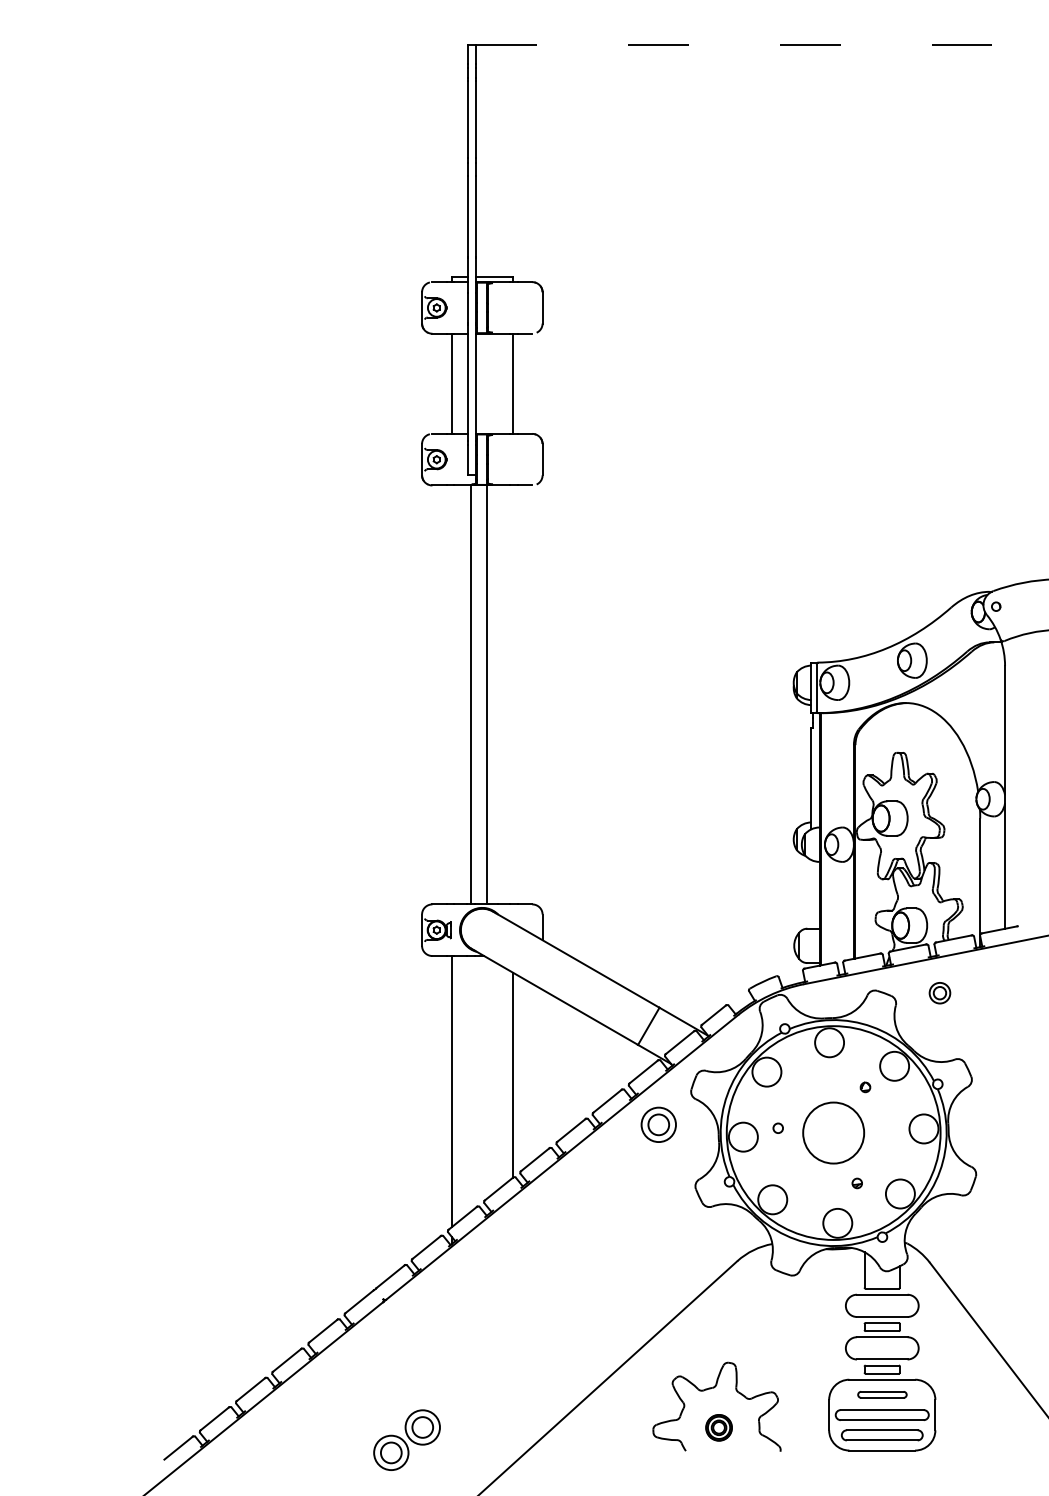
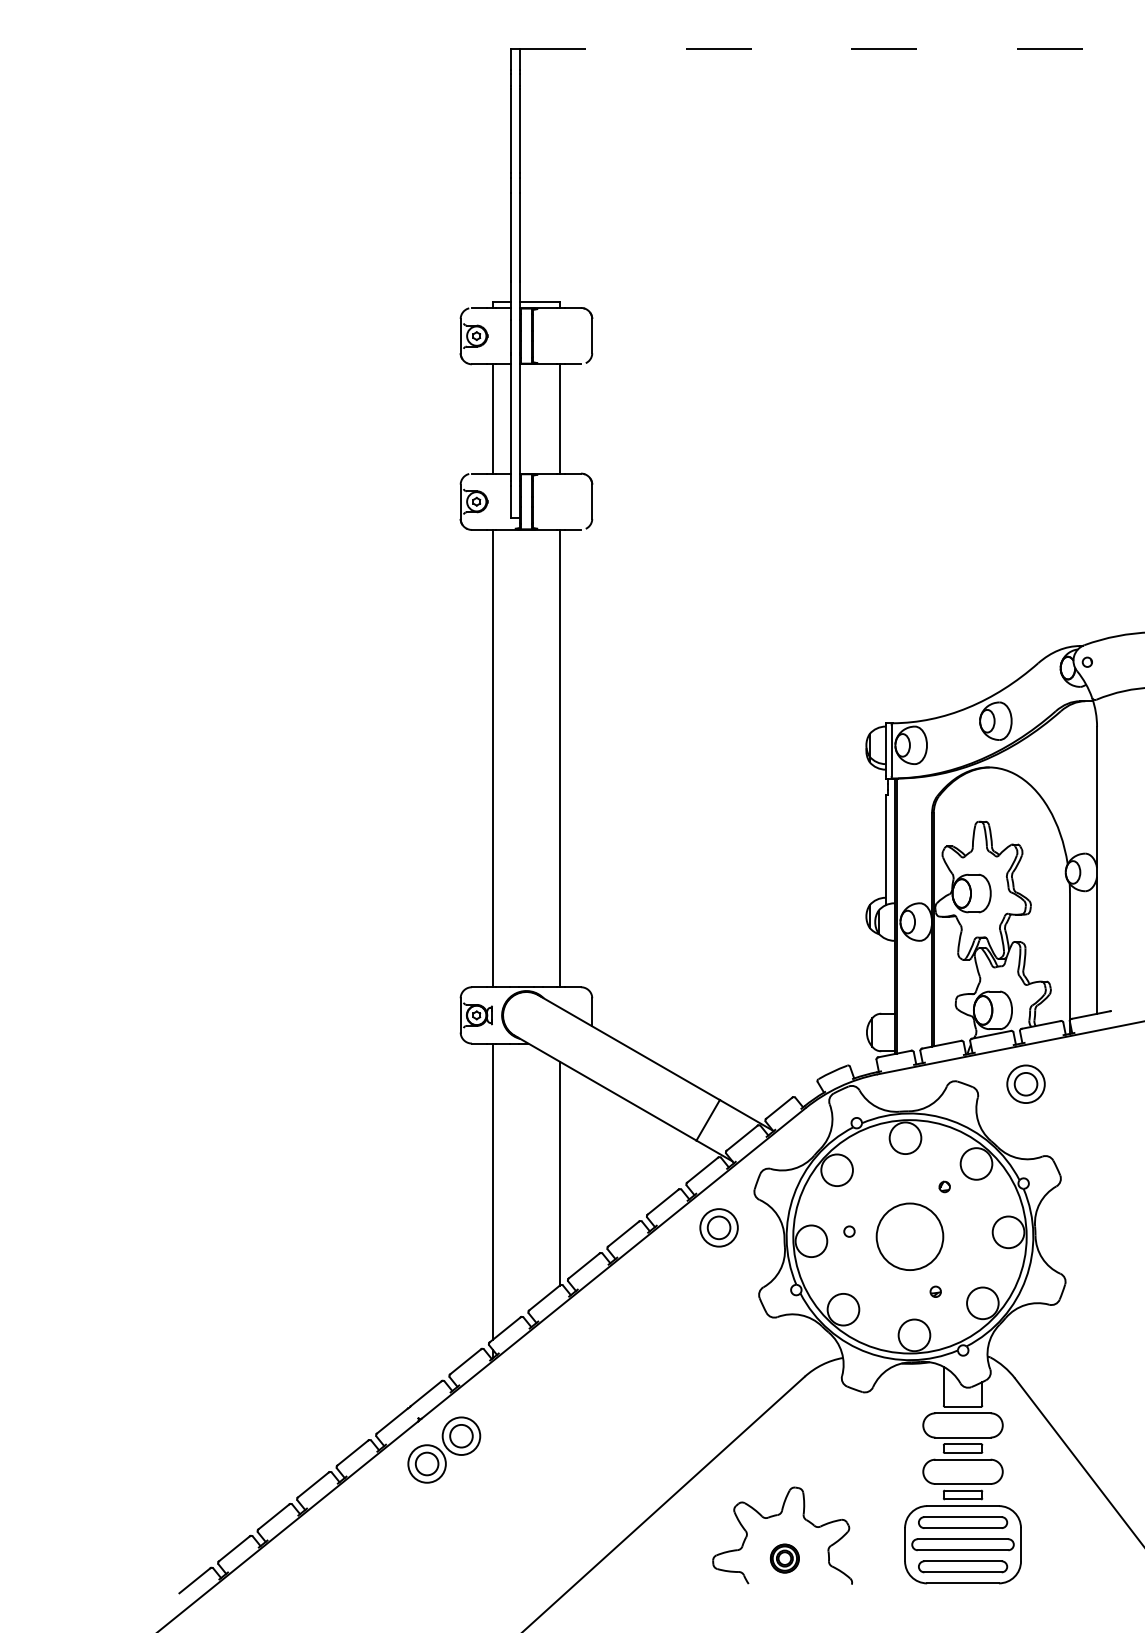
line: (470, 694) -> (559, 758), moved
line: (486, 694) -> (493, 758), moved
part: (939, 992) -> (1025, 1083), size x1.67
part: (882, 1394) -> (963, 1522), size x1.67
part: (407, 1439) -> (444, 1449), moved

